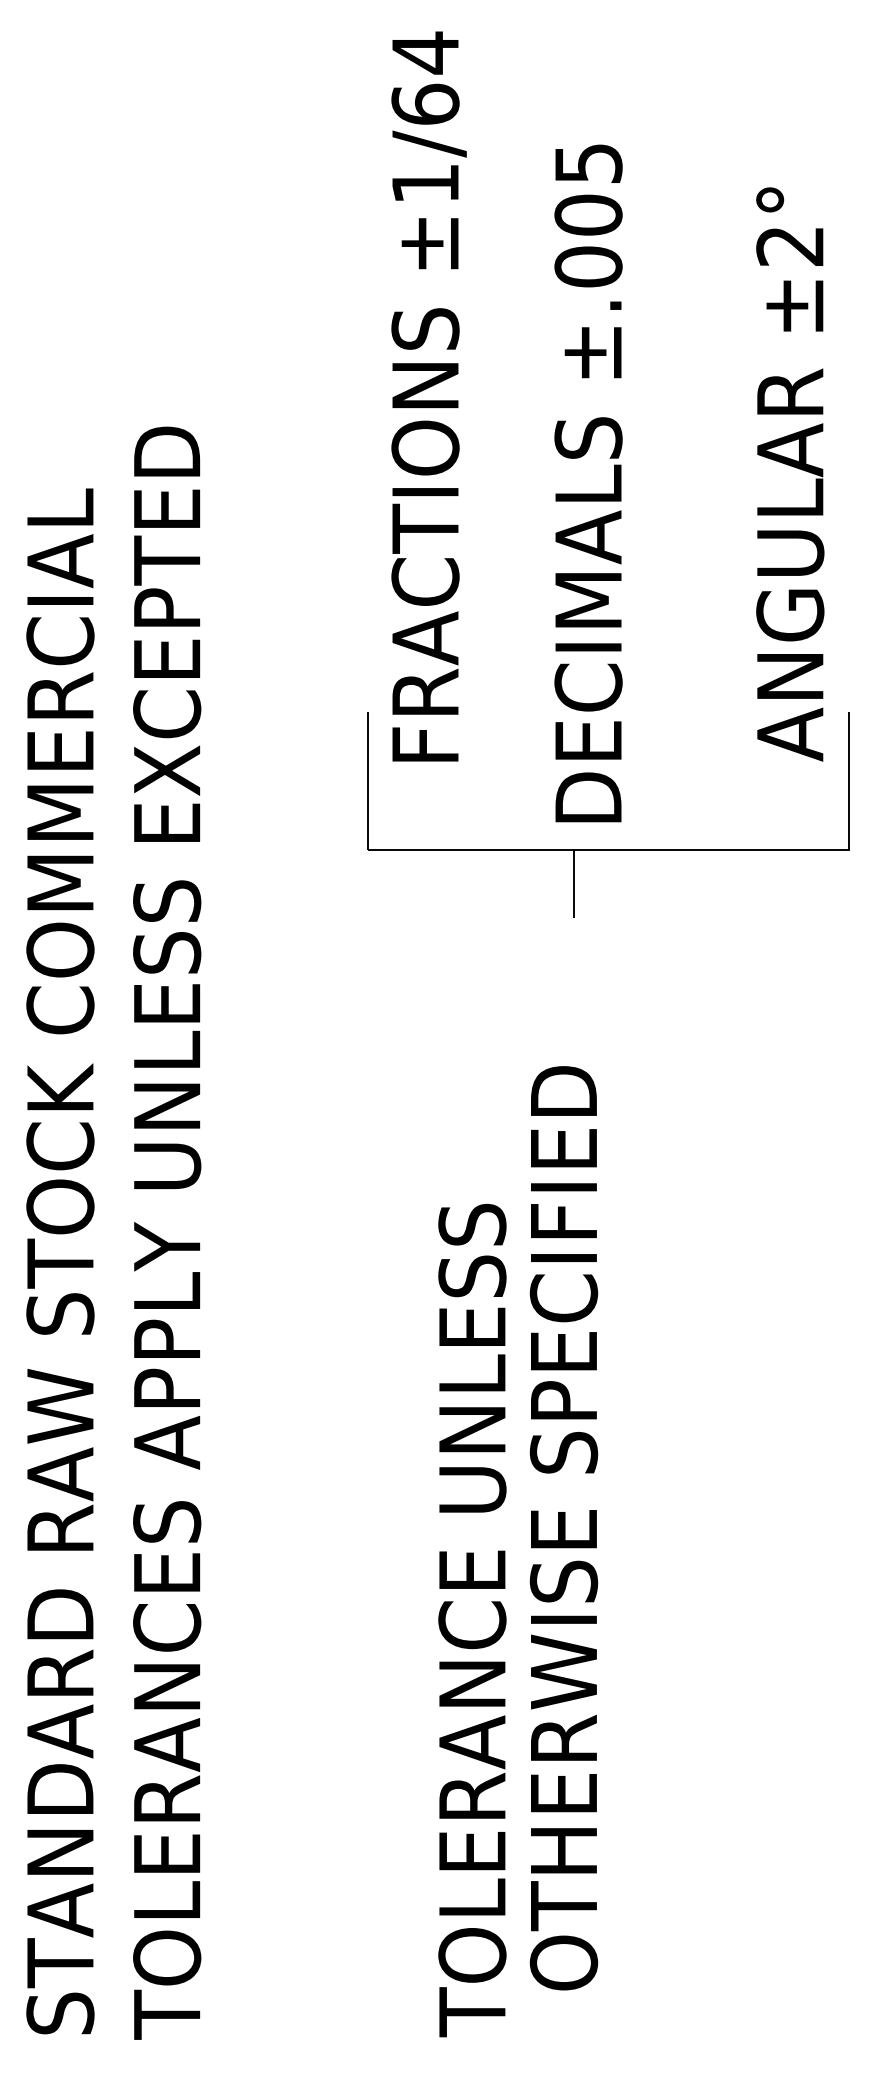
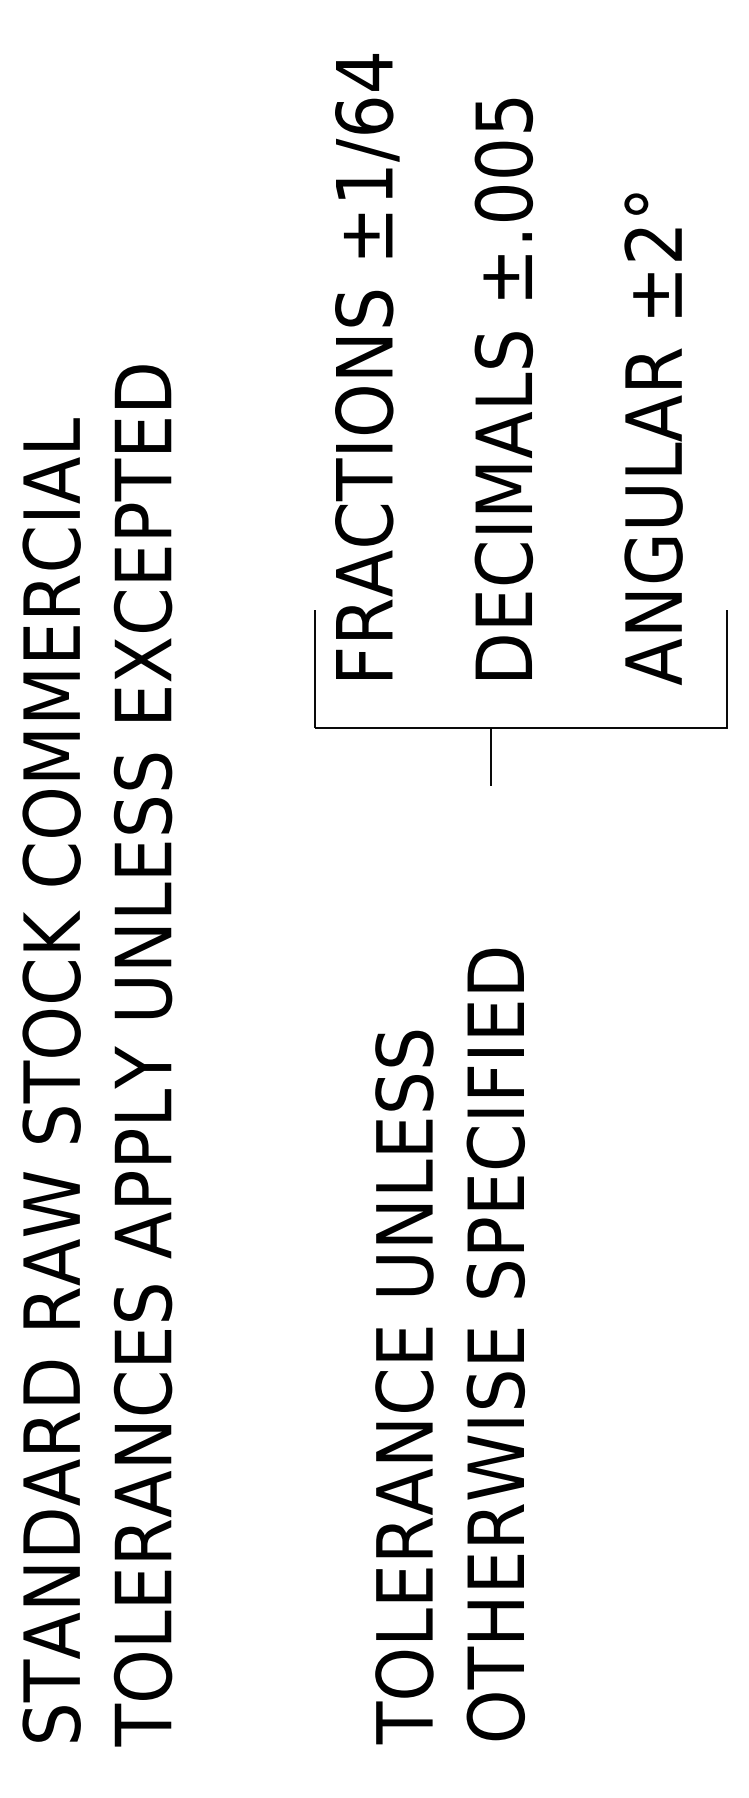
text: (429, 396) -> (367, 366), moved
text: (790, 474) -> (653, 439), moved
text: (588, 482) -> (503, 388), moved
text: (563, 1528) -> (495, 1344), moved

